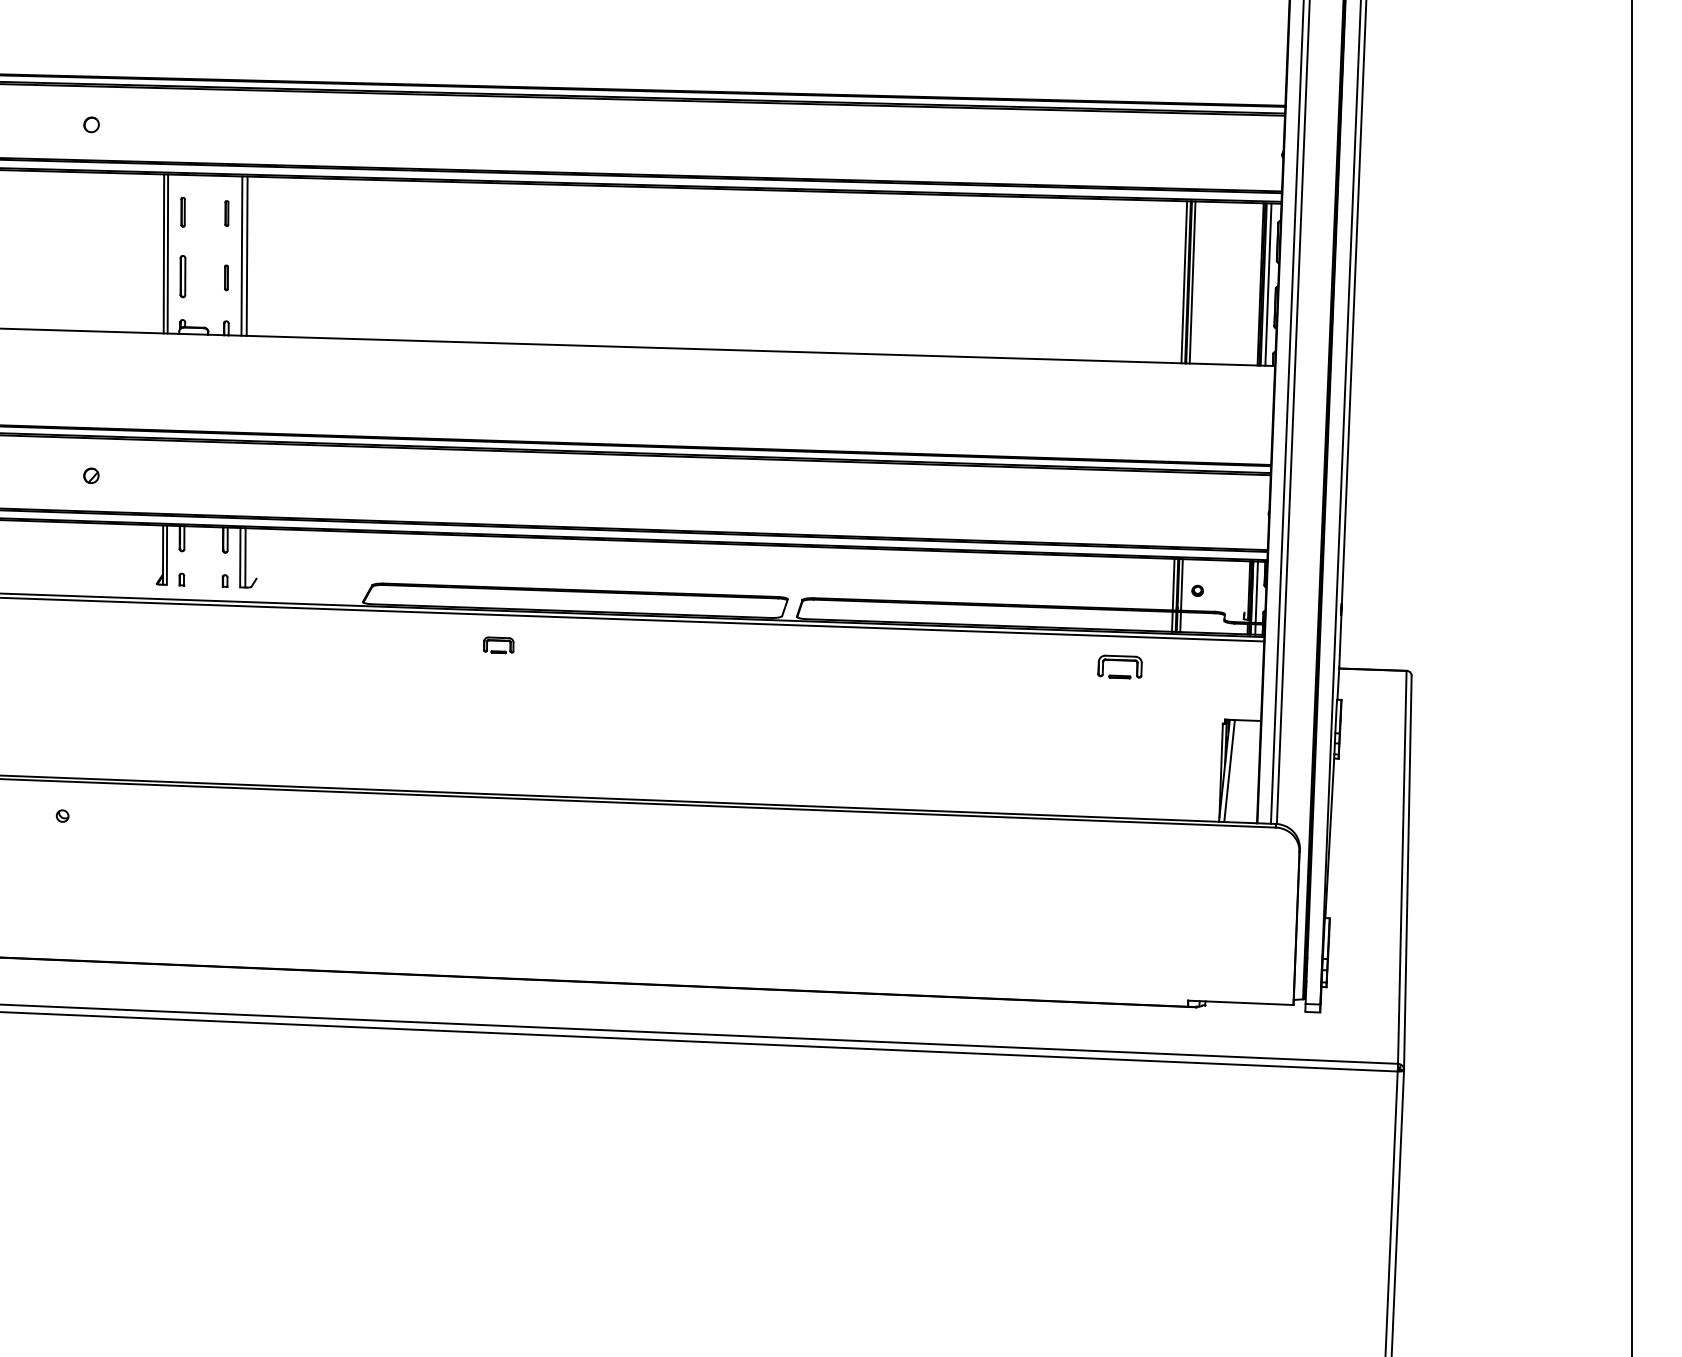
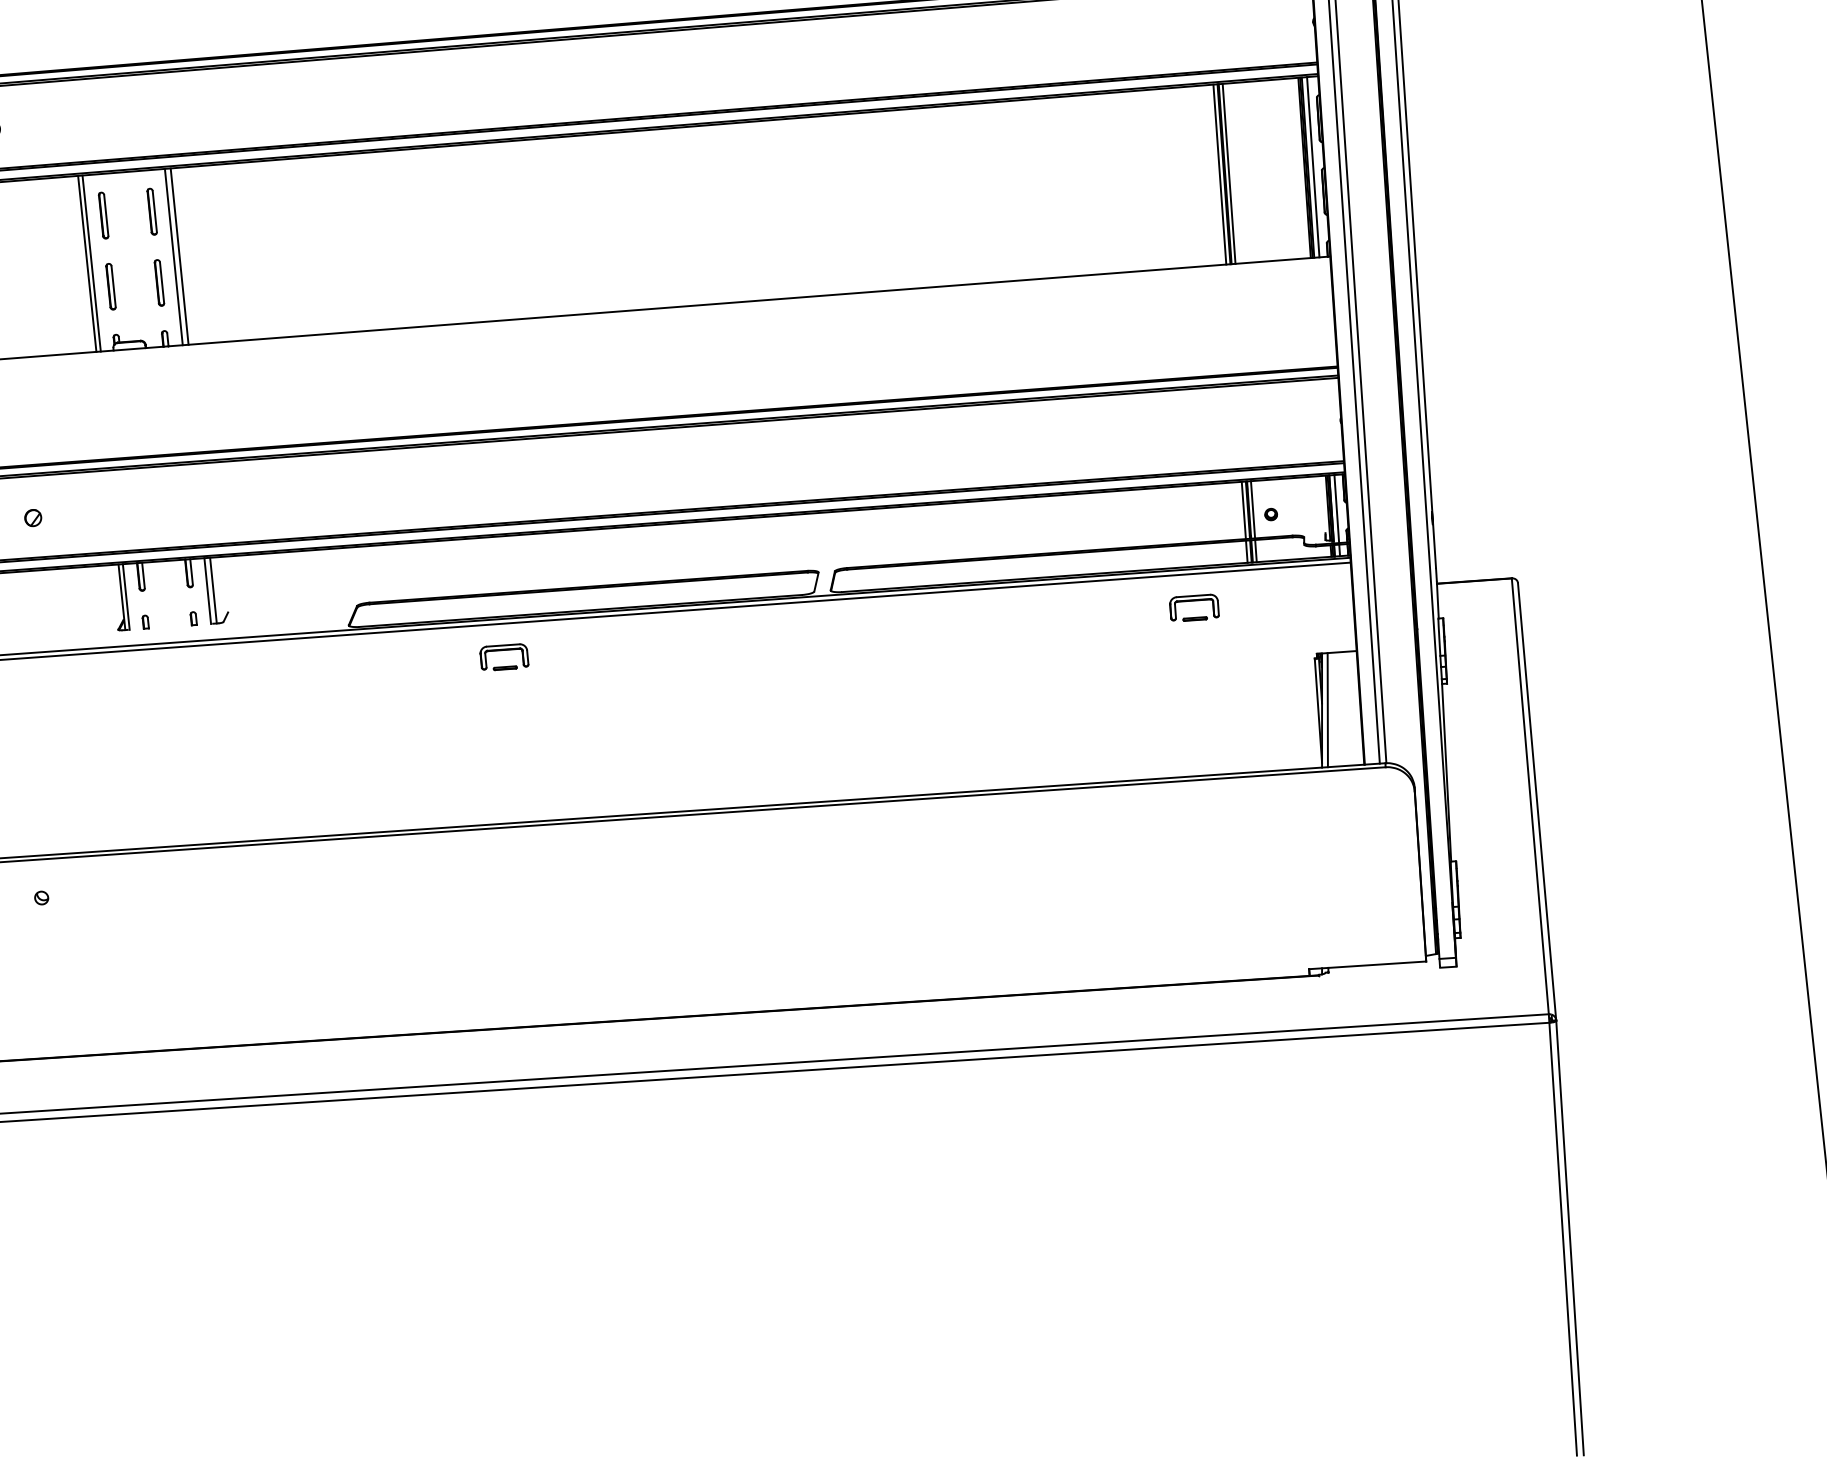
part: (182, 211) -> (102, 214), size x1.43
part: (226, 213) -> (151, 211), size x1.67
part: (226, 277) -> (159, 282), size x1.67
part: (498, 645) -> (503, 657), size x1.43

